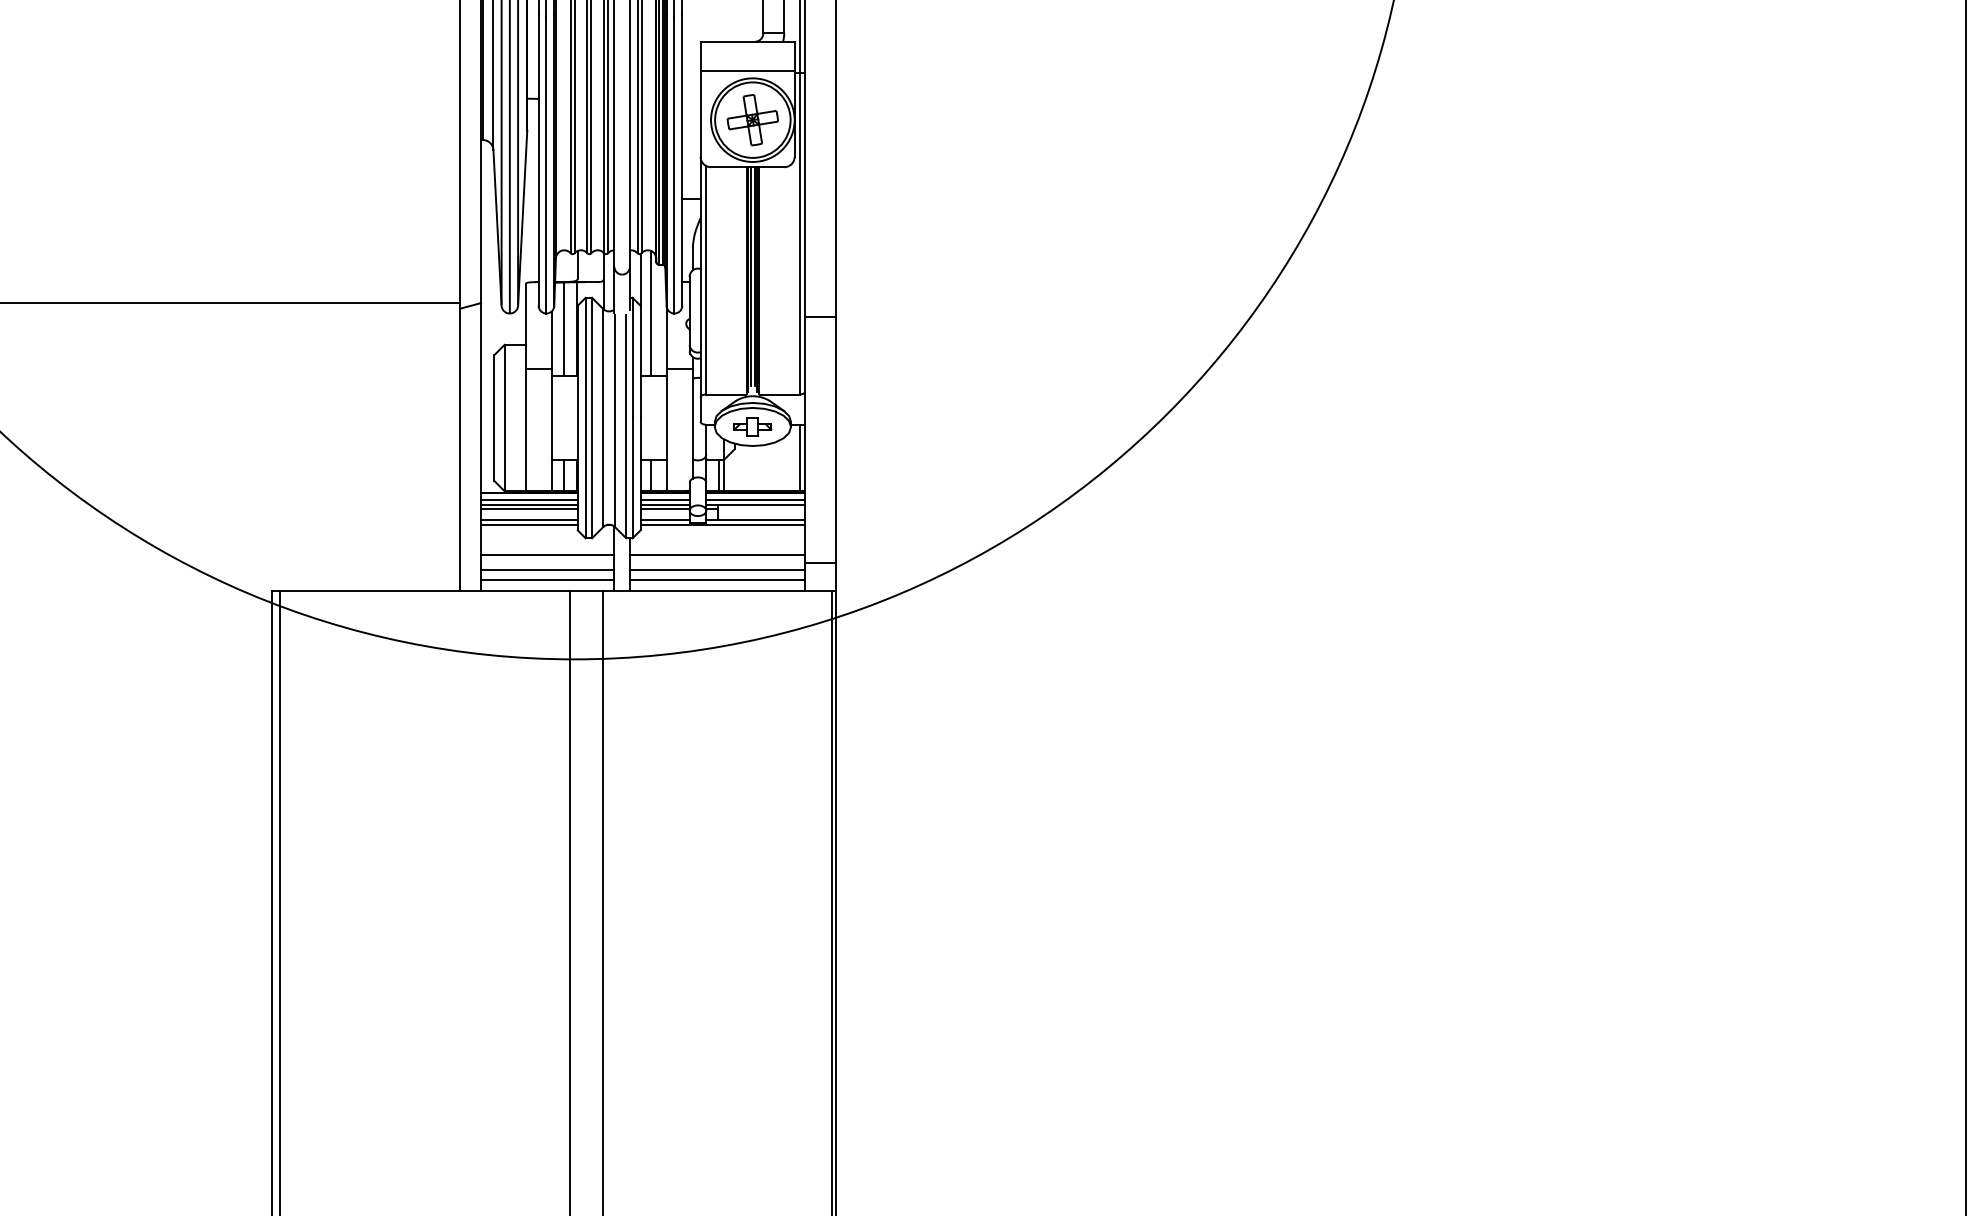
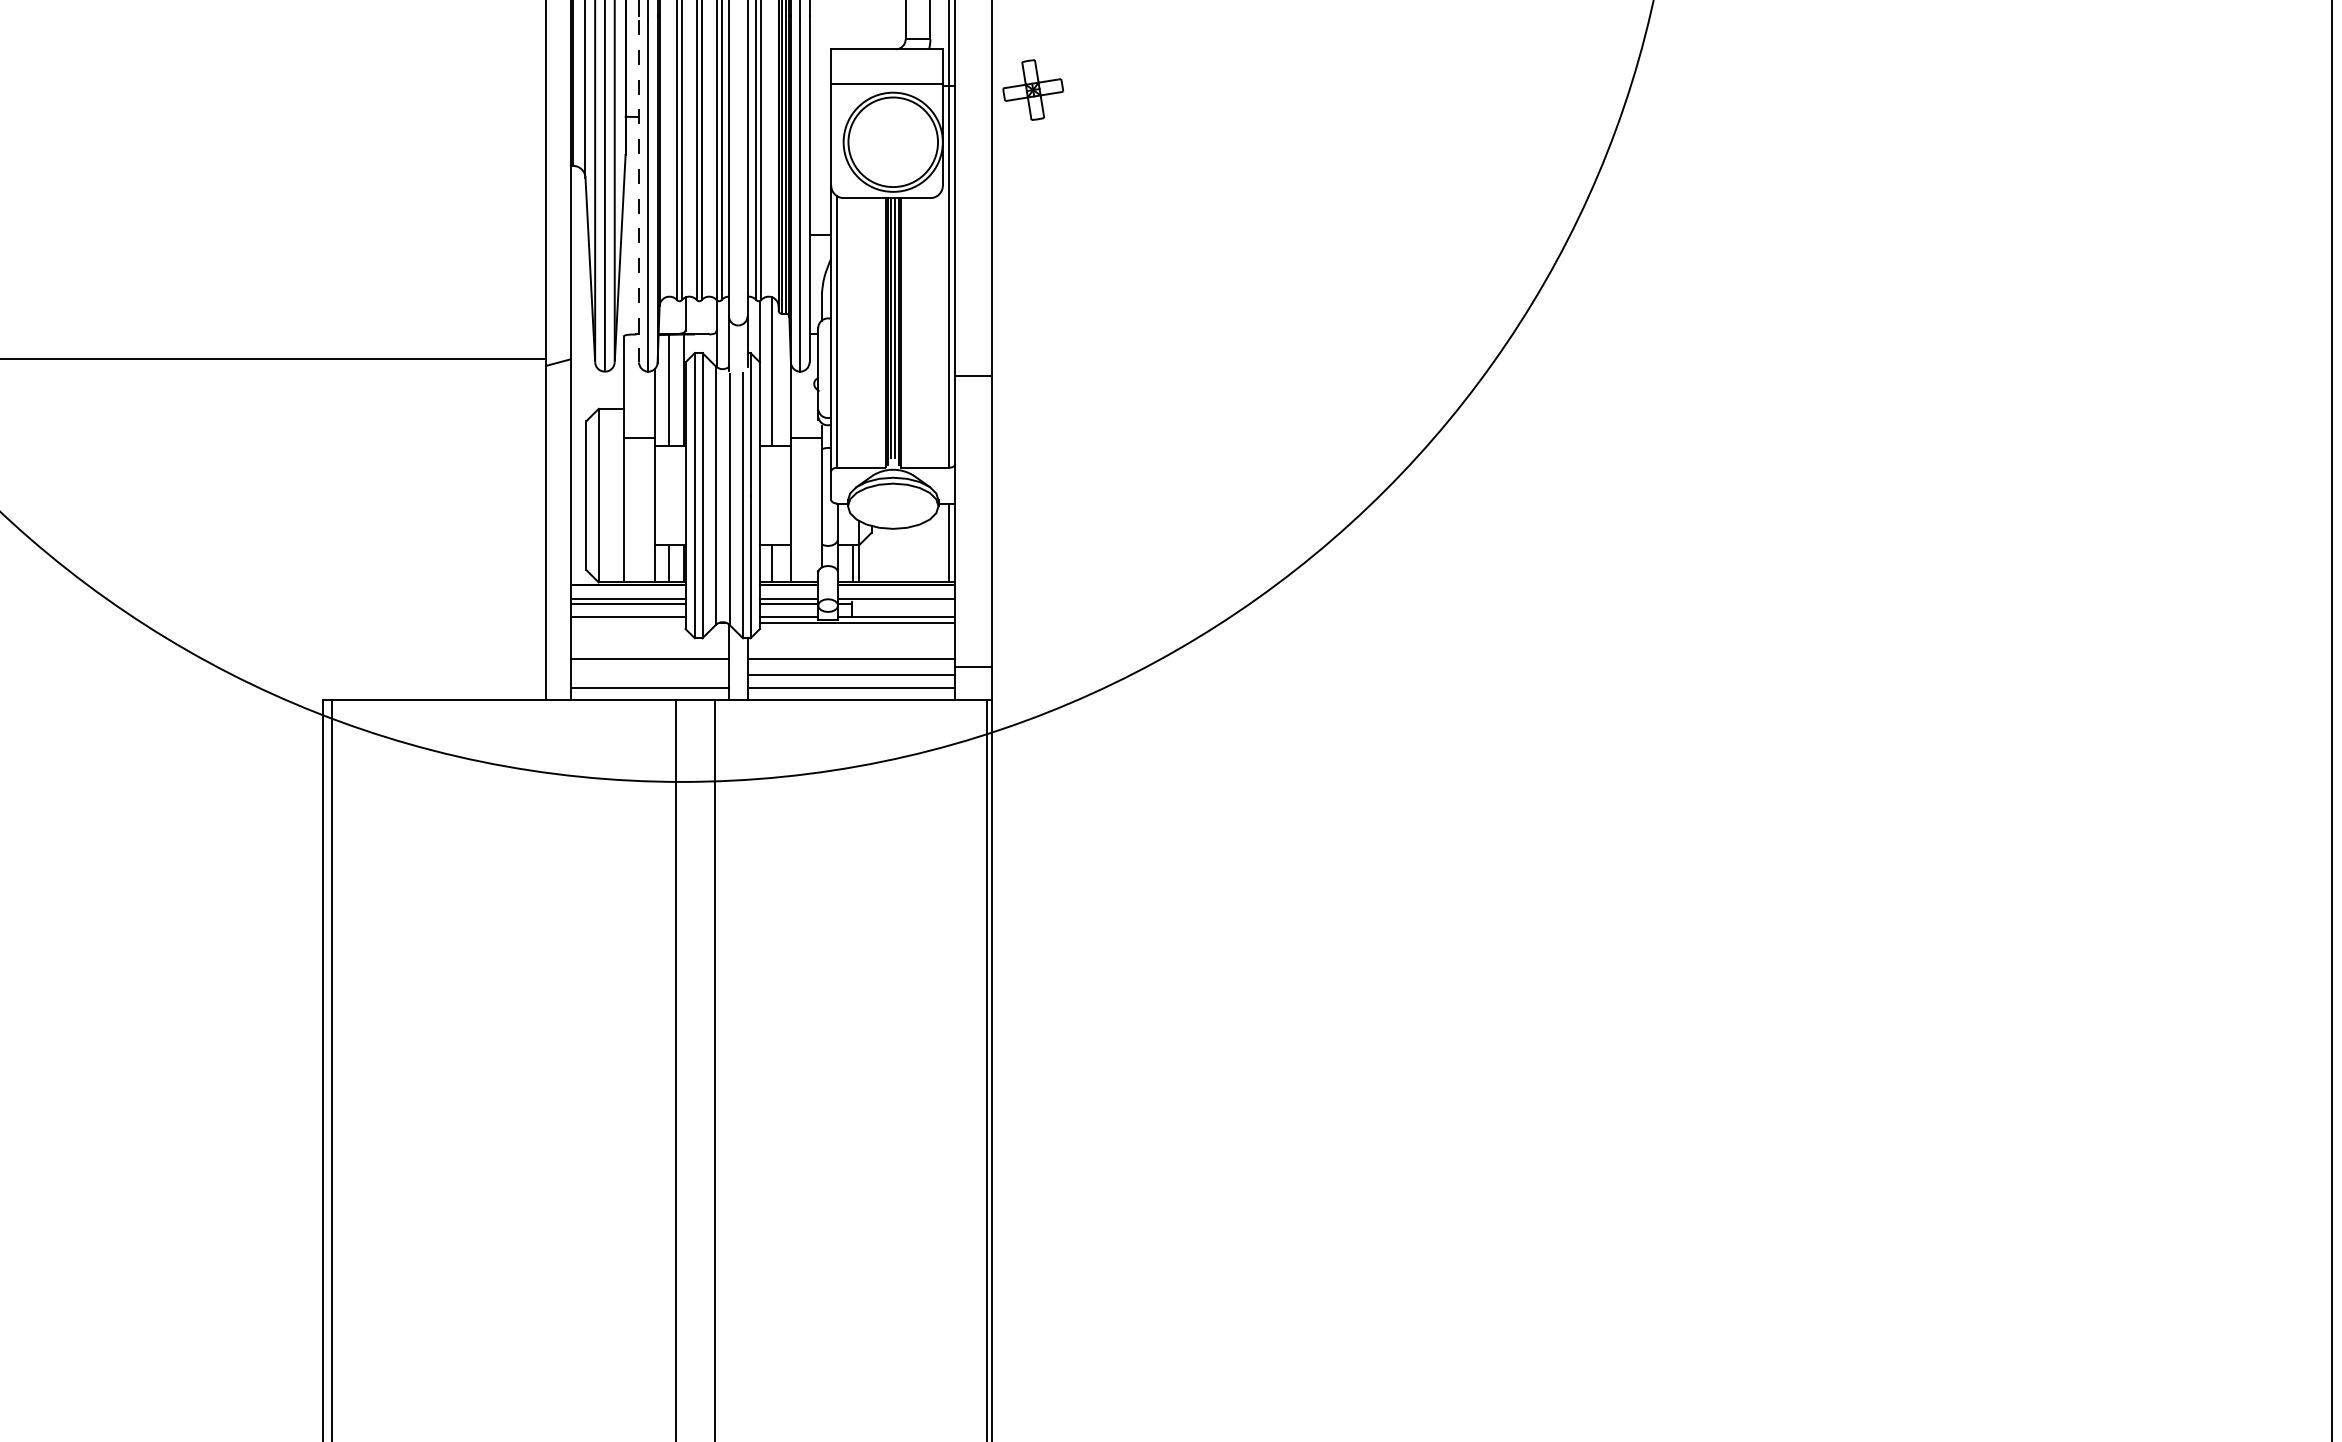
part: (752, 120) -> (1032, 90), moved
line: (538, 159) -> (638, 188), solid -> dashed
part: (752, 426) -> (892, 505), removed
line: (529, 500) -> (628, 593), removed
line: (664, 500) -> (788, 593), removed
line: (755, 500) -> (896, 593), removed
line: (529, 524) -> (628, 621), removed
line: (547, 569) -> (649, 675), removed

